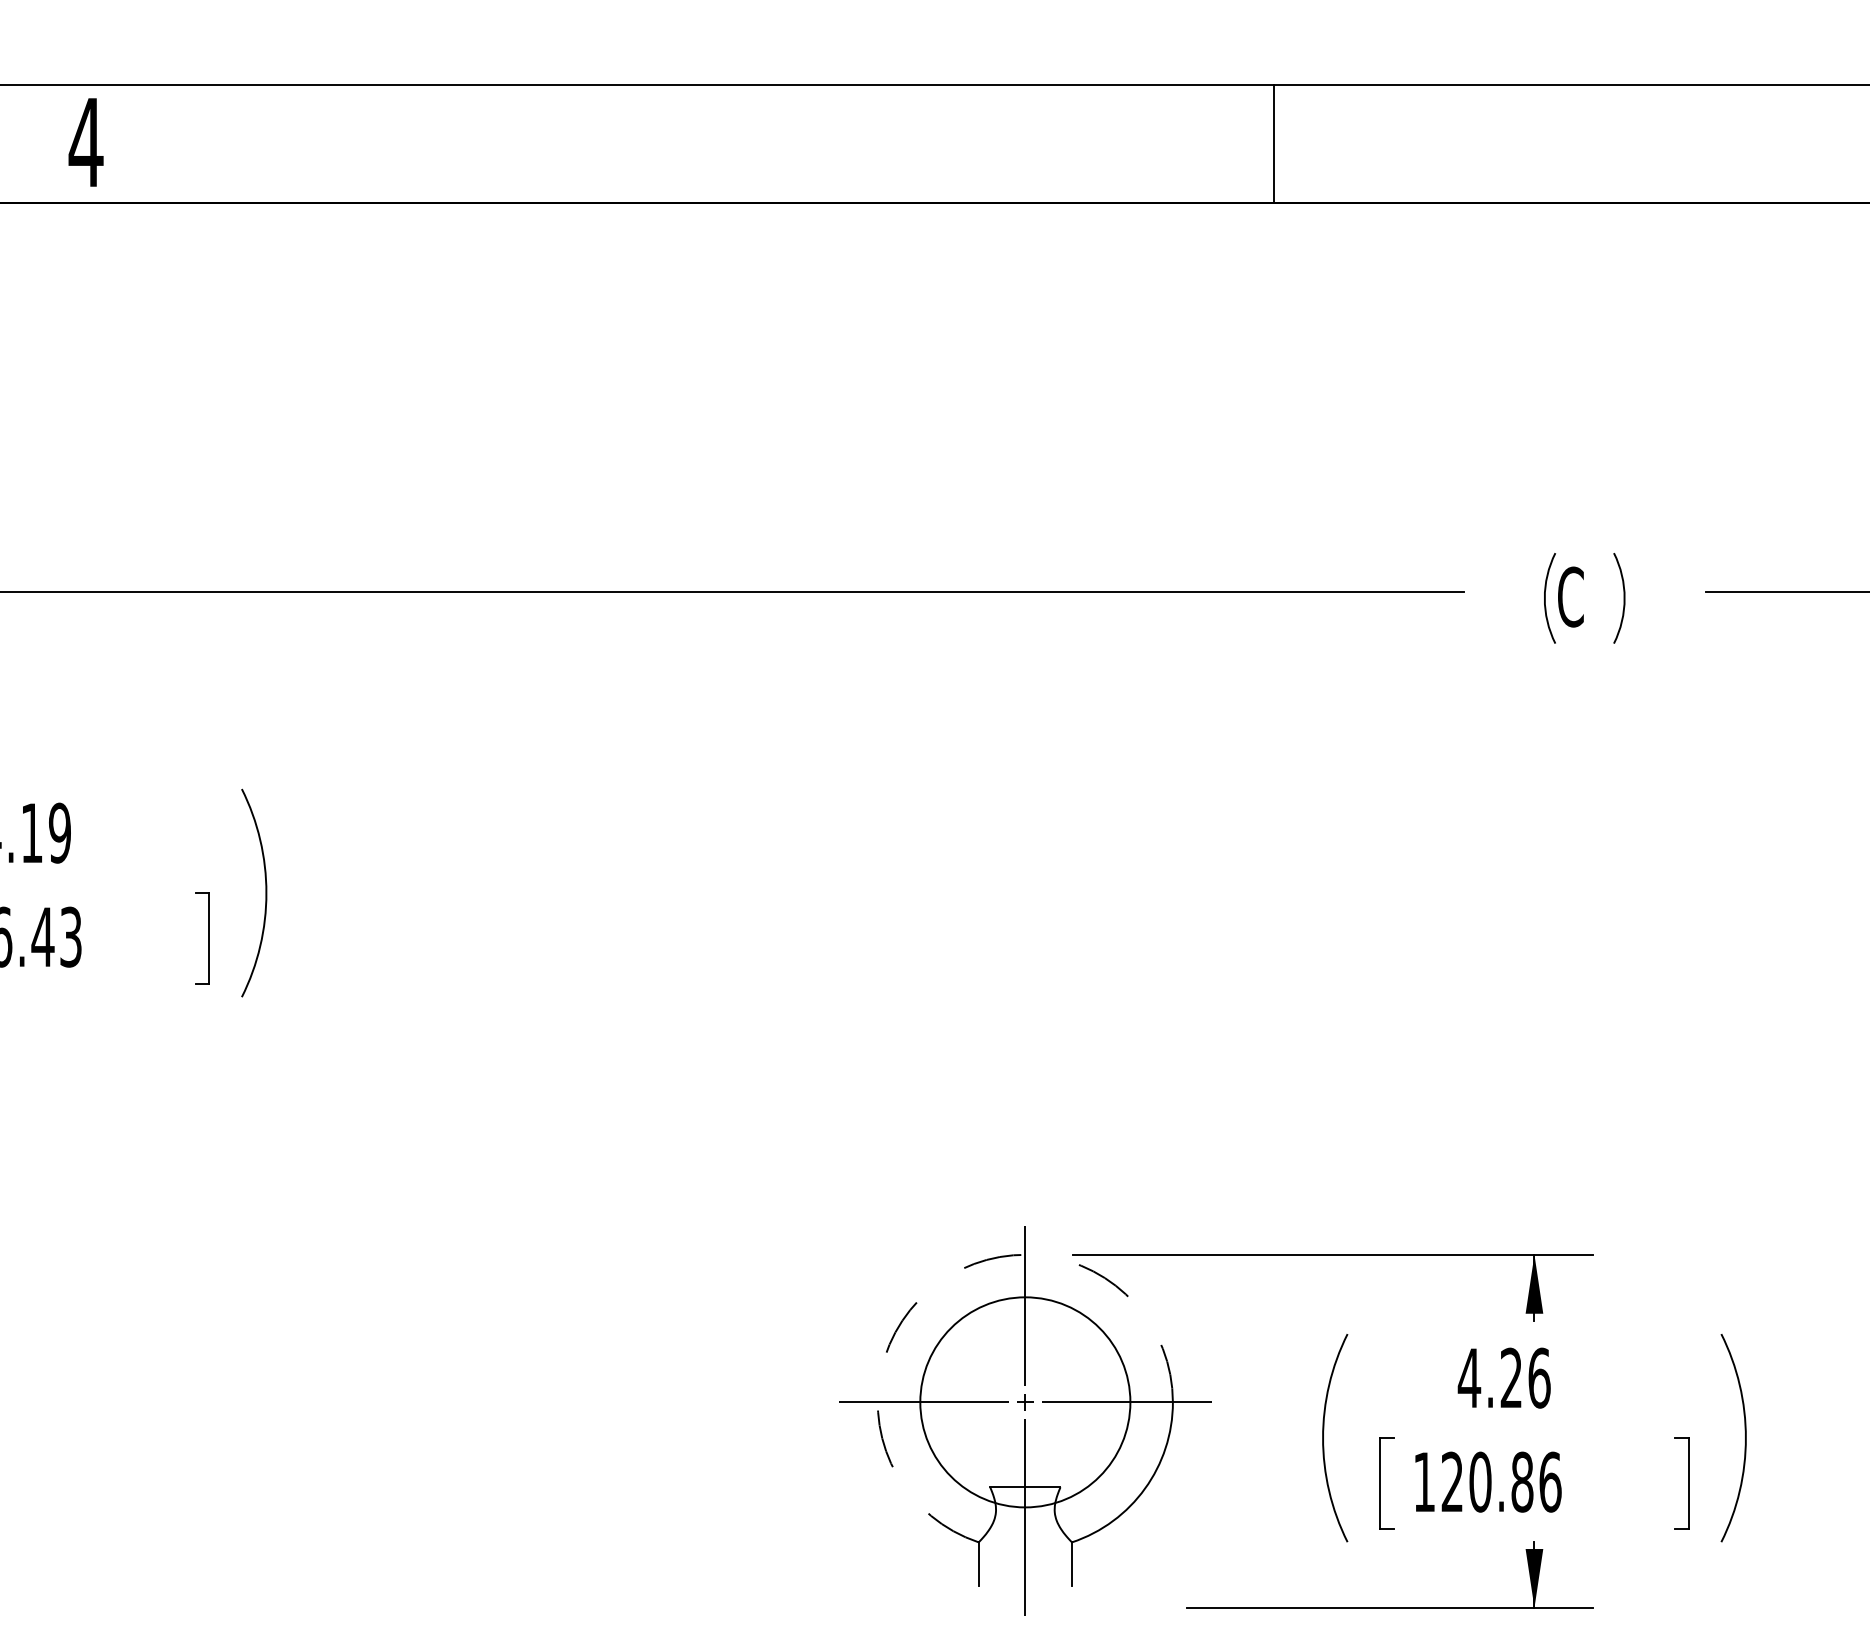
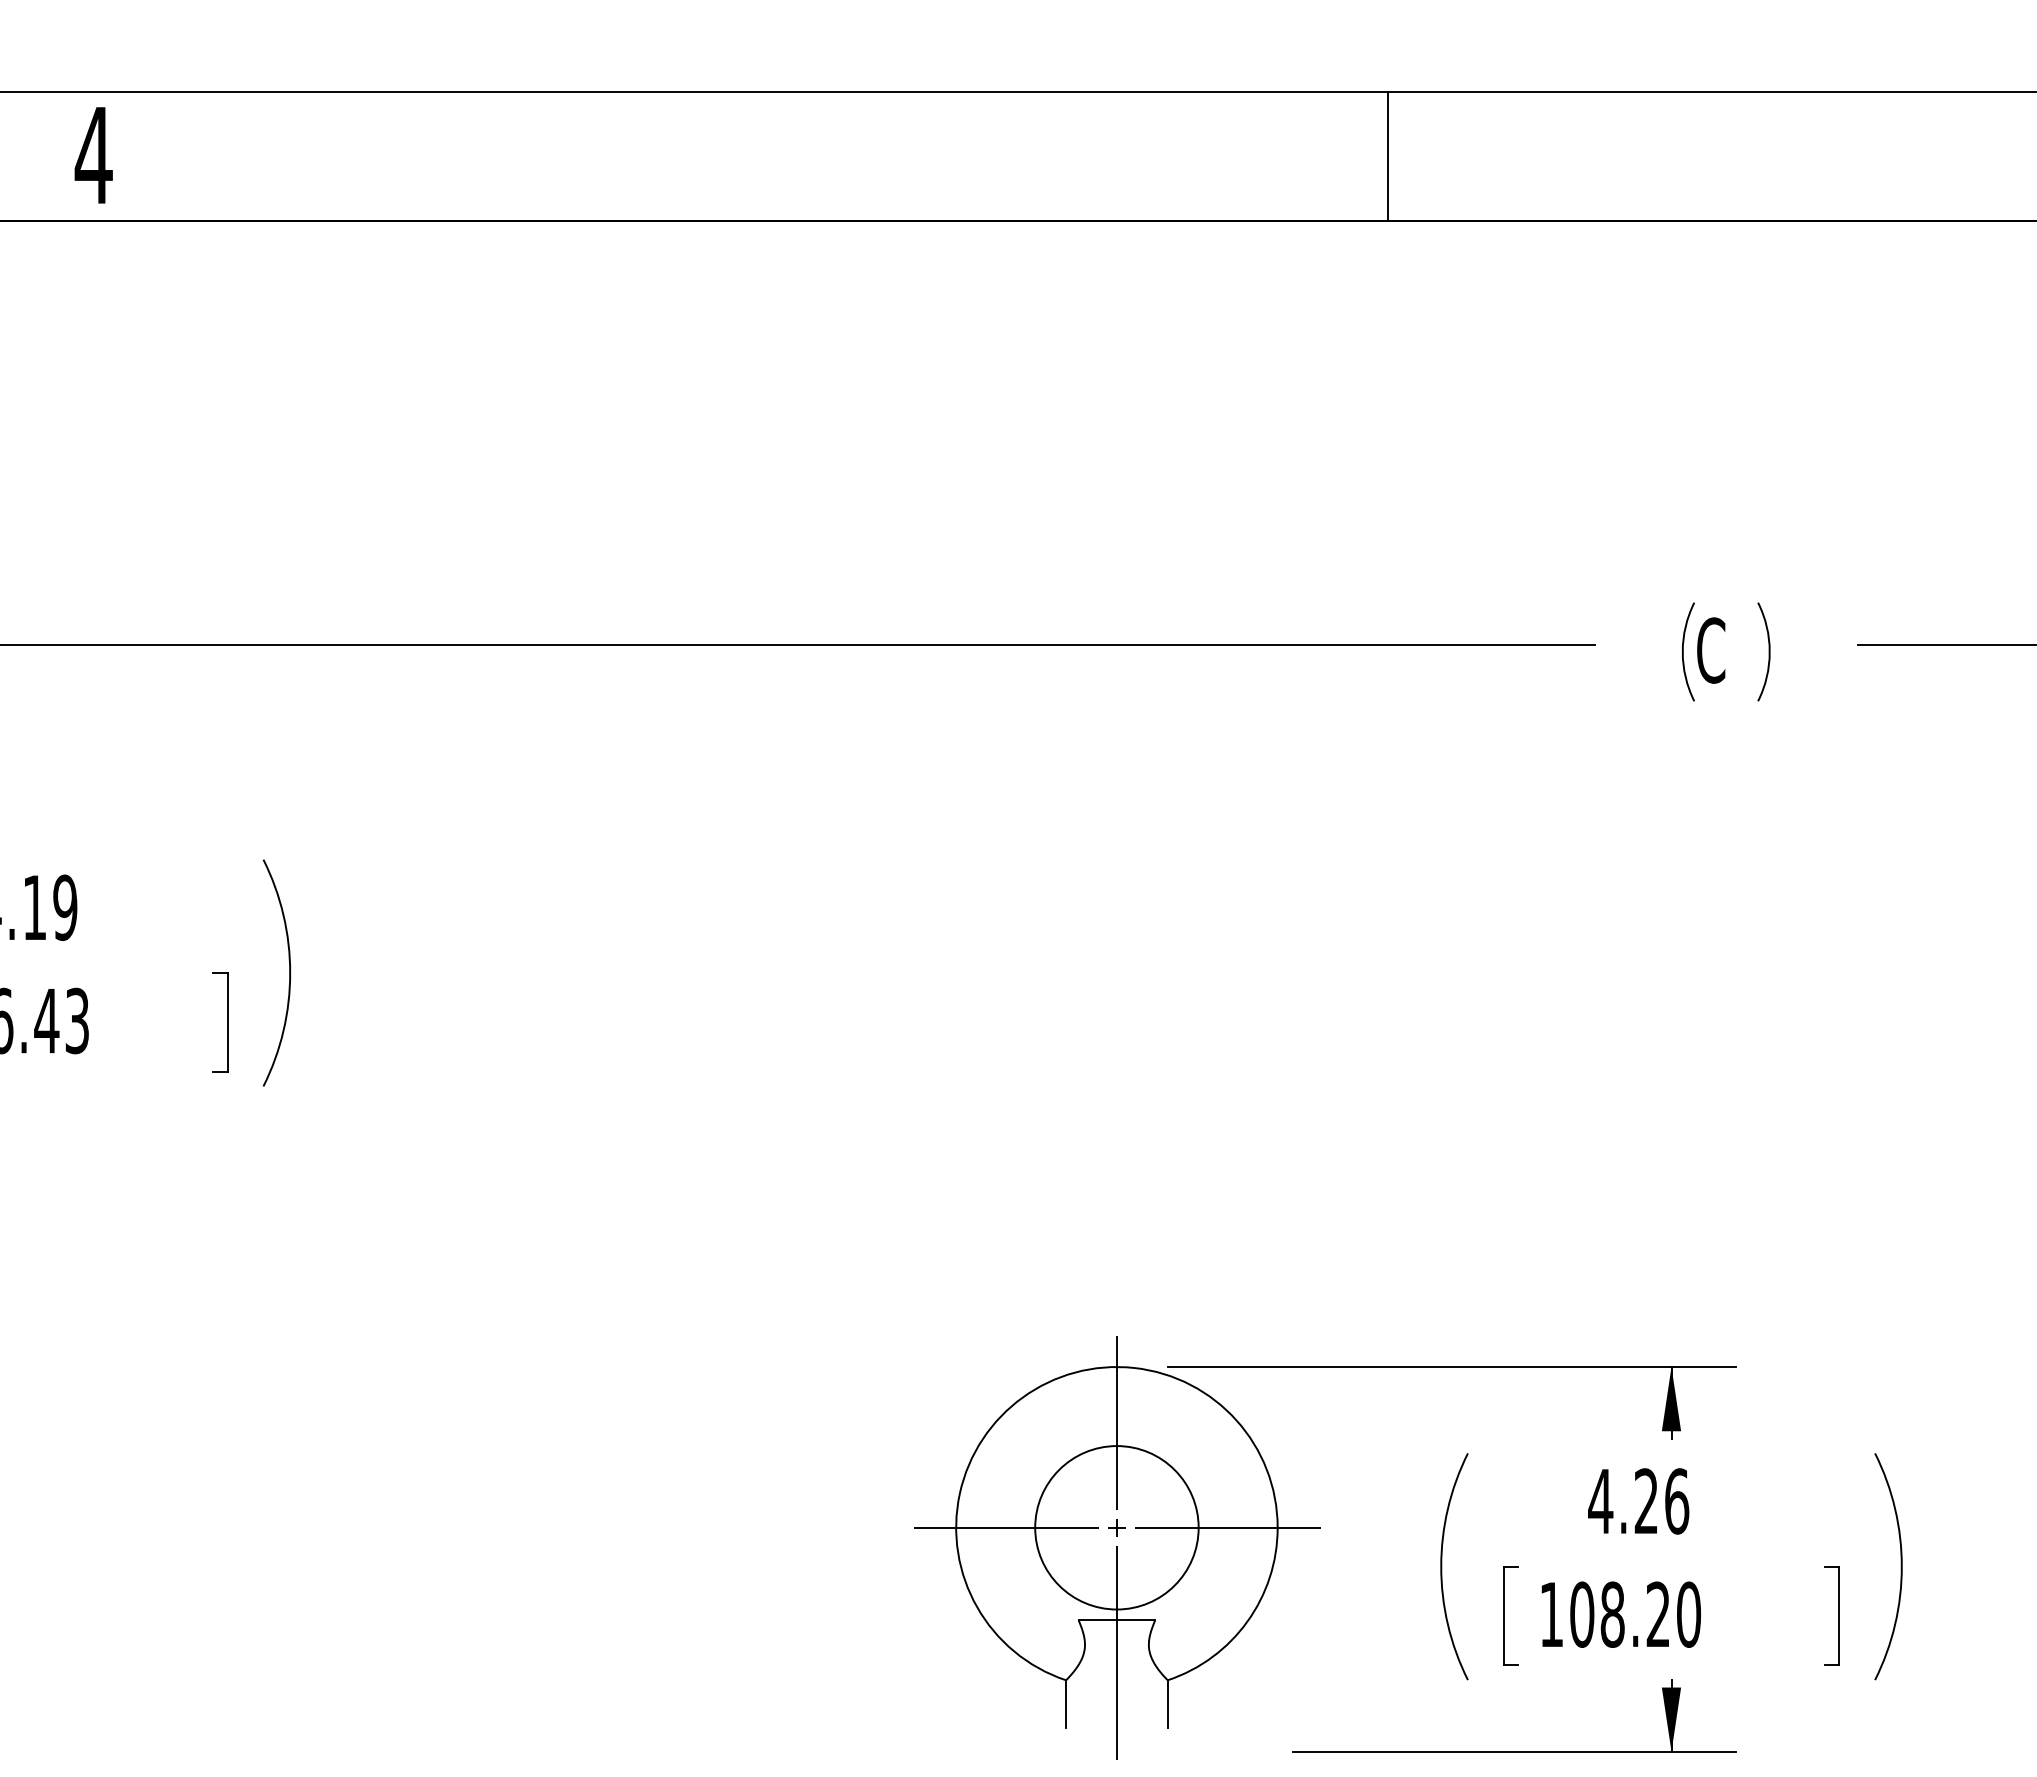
arc: (938, 1282) -> (1022, 1397), dashed -> solid
circle: (1024, 1402) -> (1116, 1527), size x0.71
text: (1501, 1481) -> (1635, 1614), 120.86 -> 108.20

